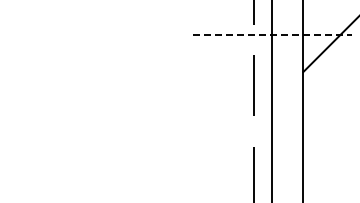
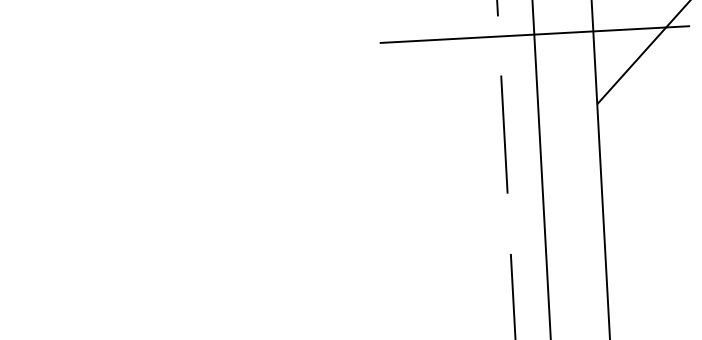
line: (272, 35) -> (534, 34), dashed -> solid

